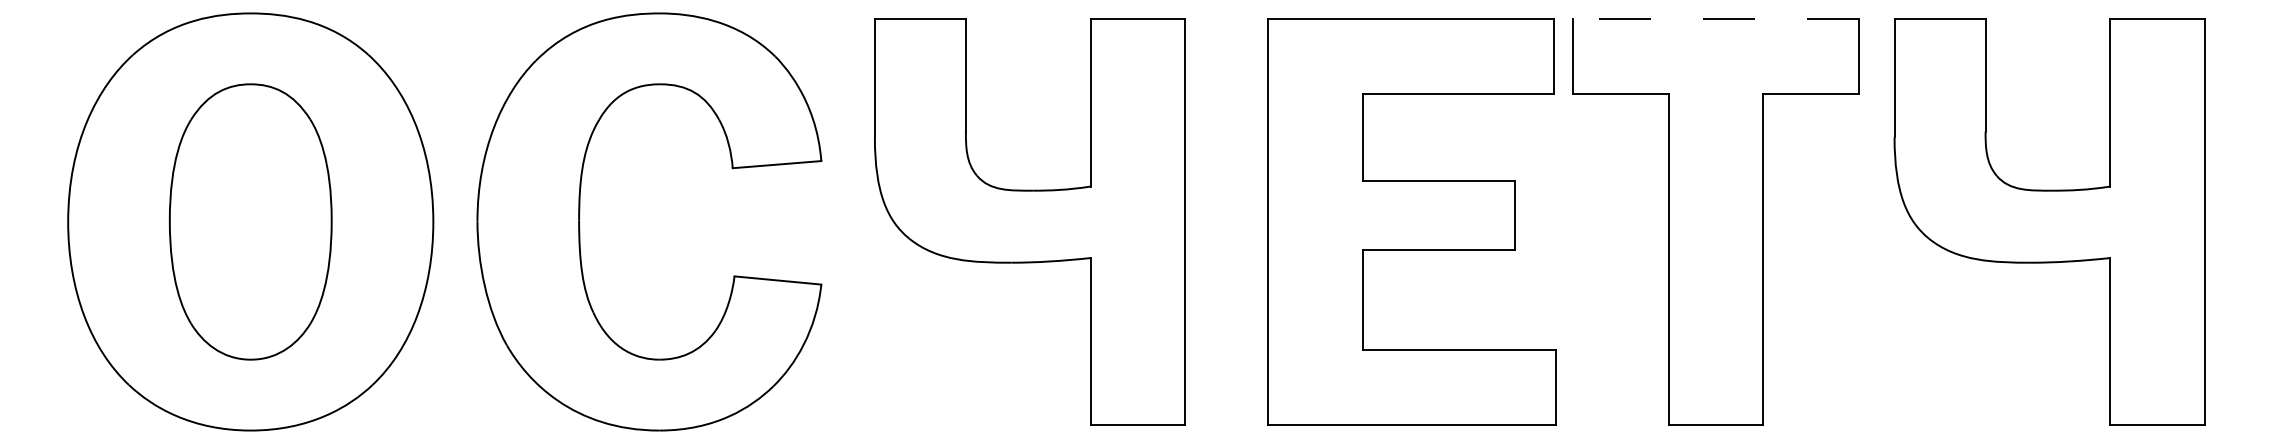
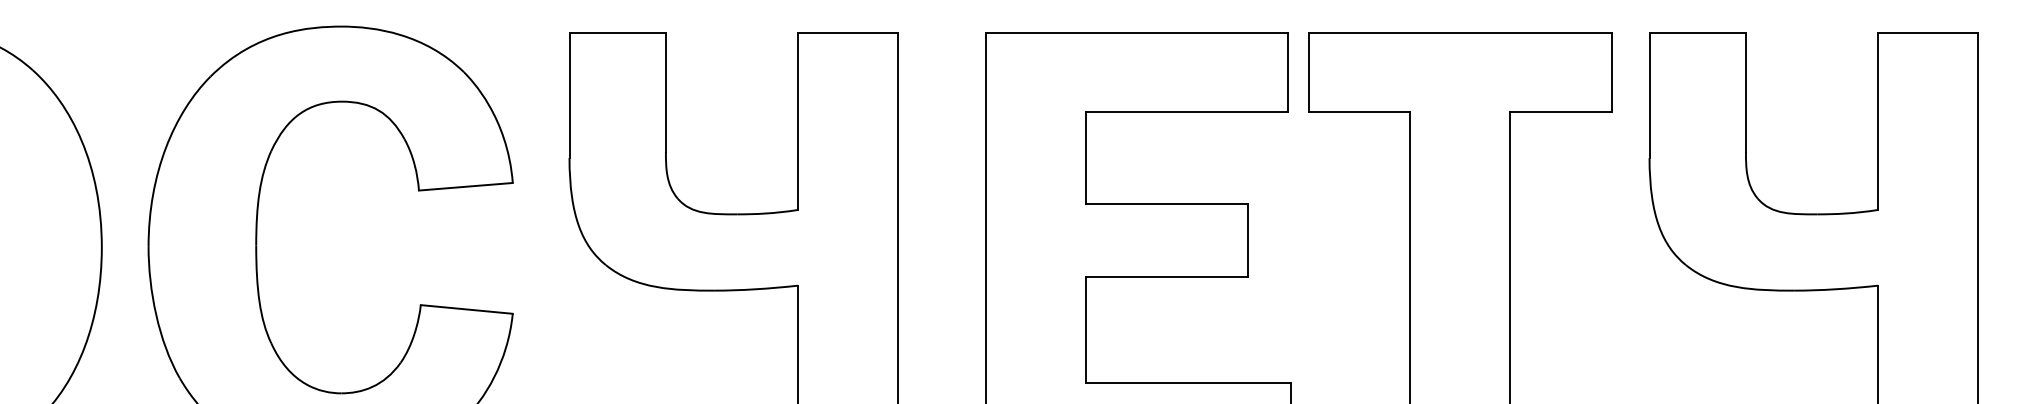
line: (1715, 19) -> (1459, 33), dashed -> solid

